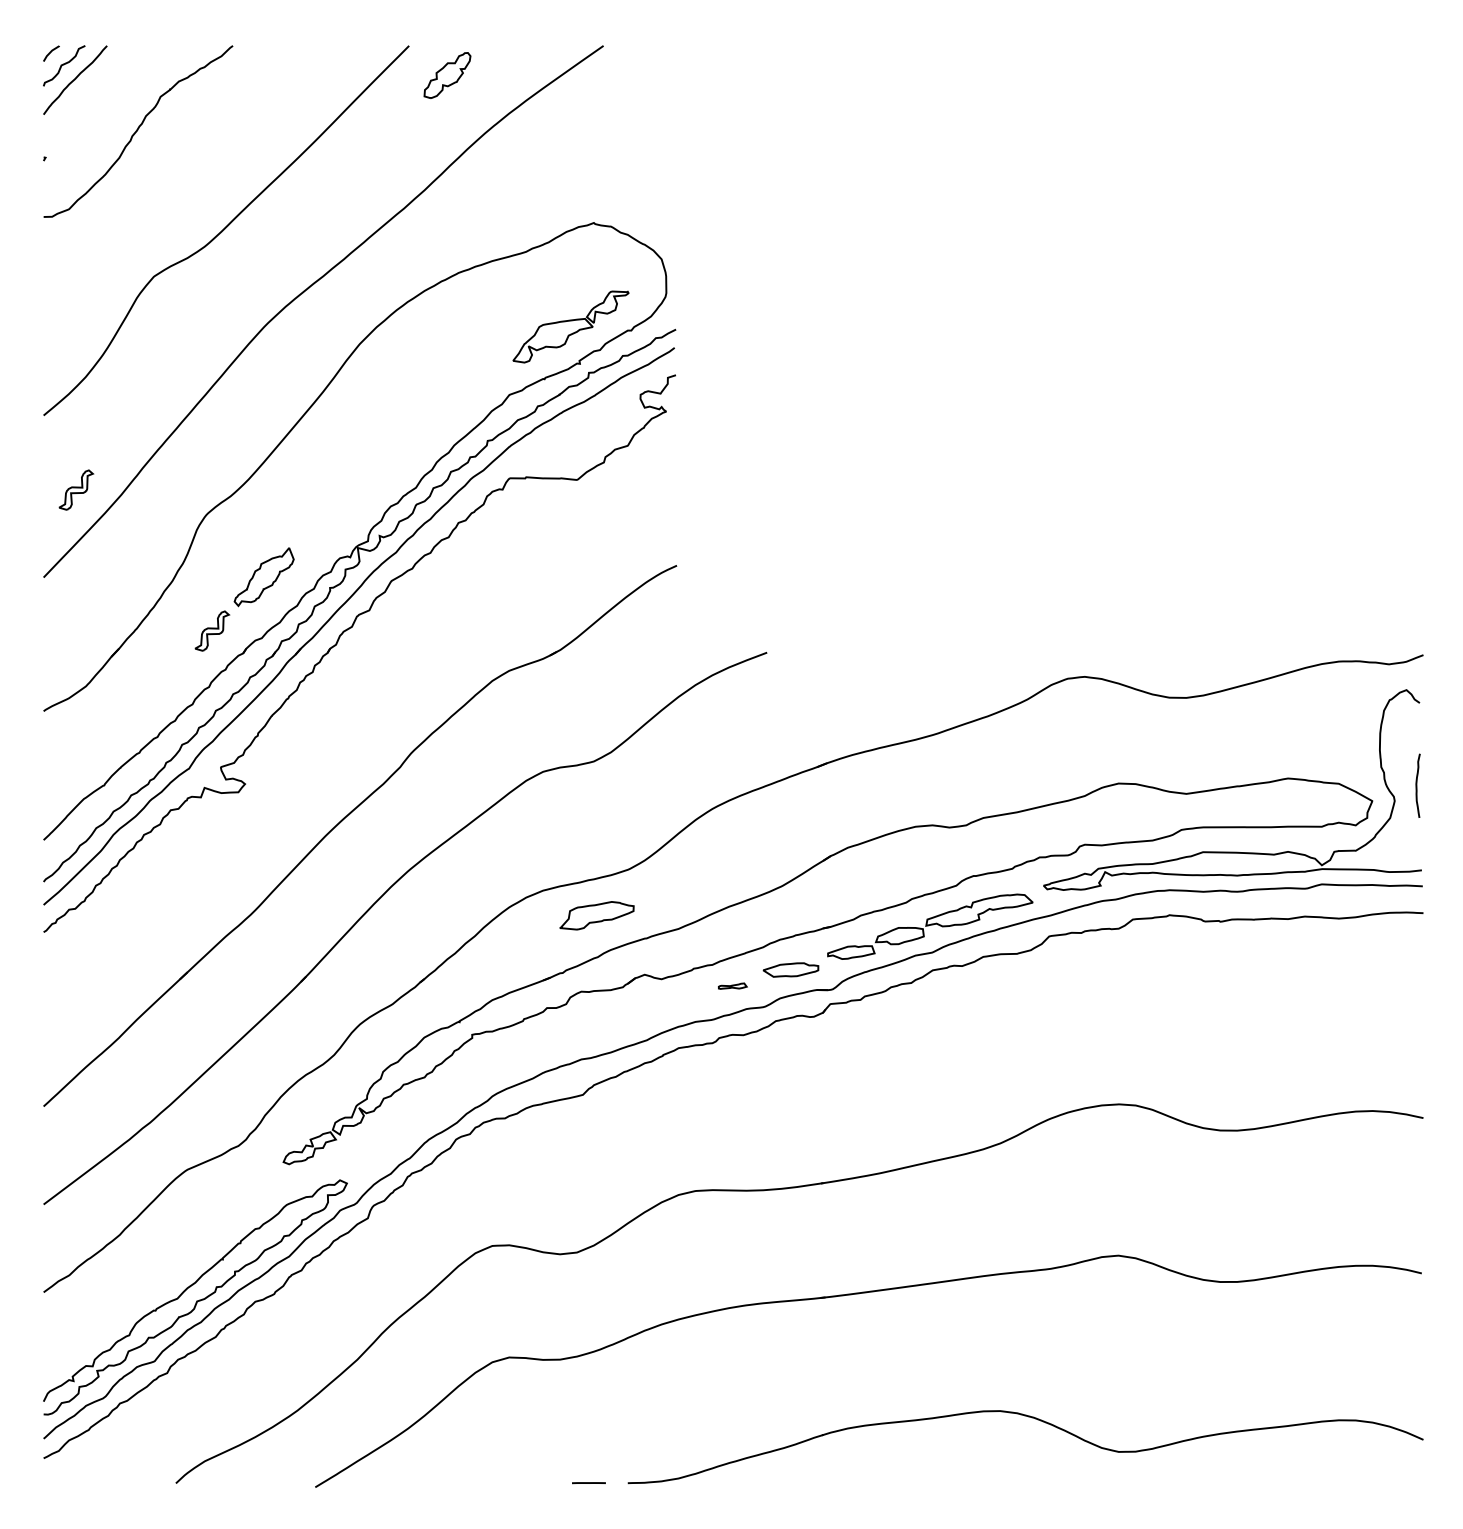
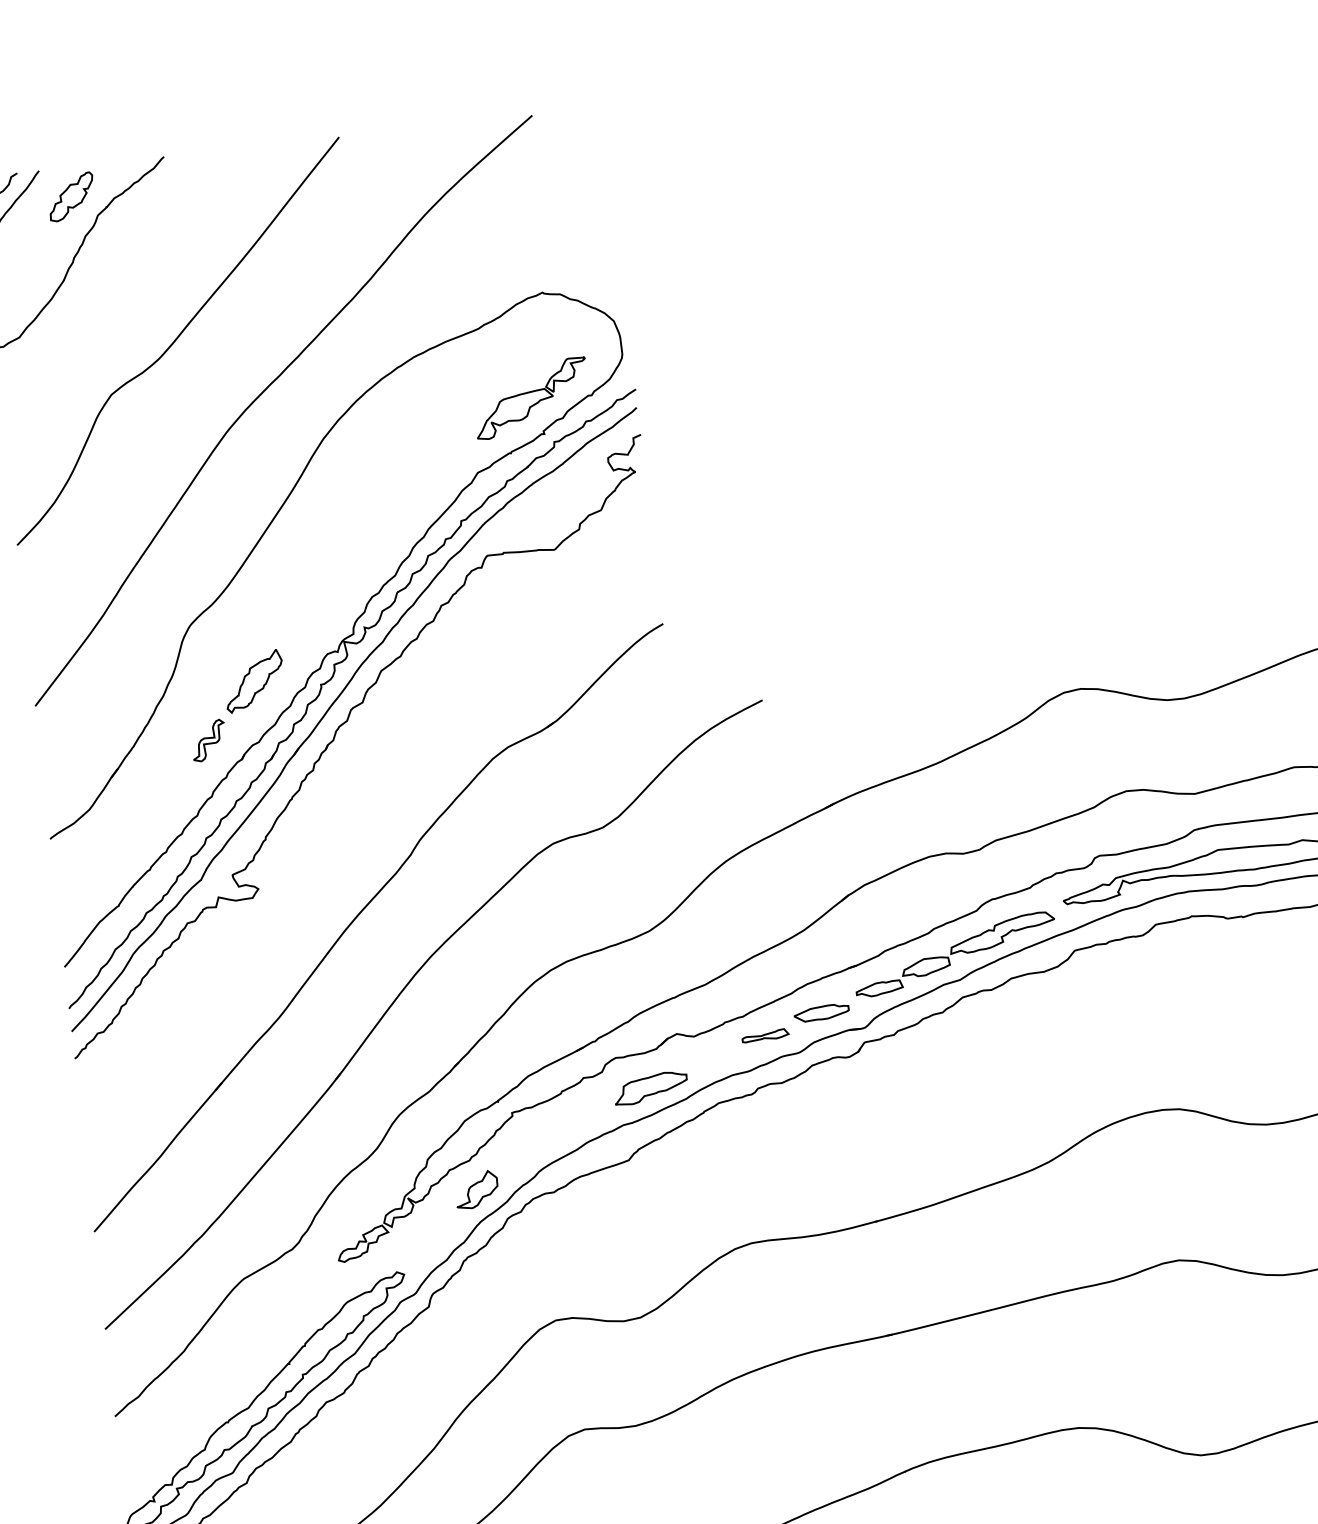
part: (447, 75) -> (71, 197), moved
part: (76, 489) -> (58, 615), removed
part: (596, 915) -> (650, 1088), moved
part: (732, 985) -> (765, 1034), size x1.67
part: (428, 1106) -> (476, 1189), added

